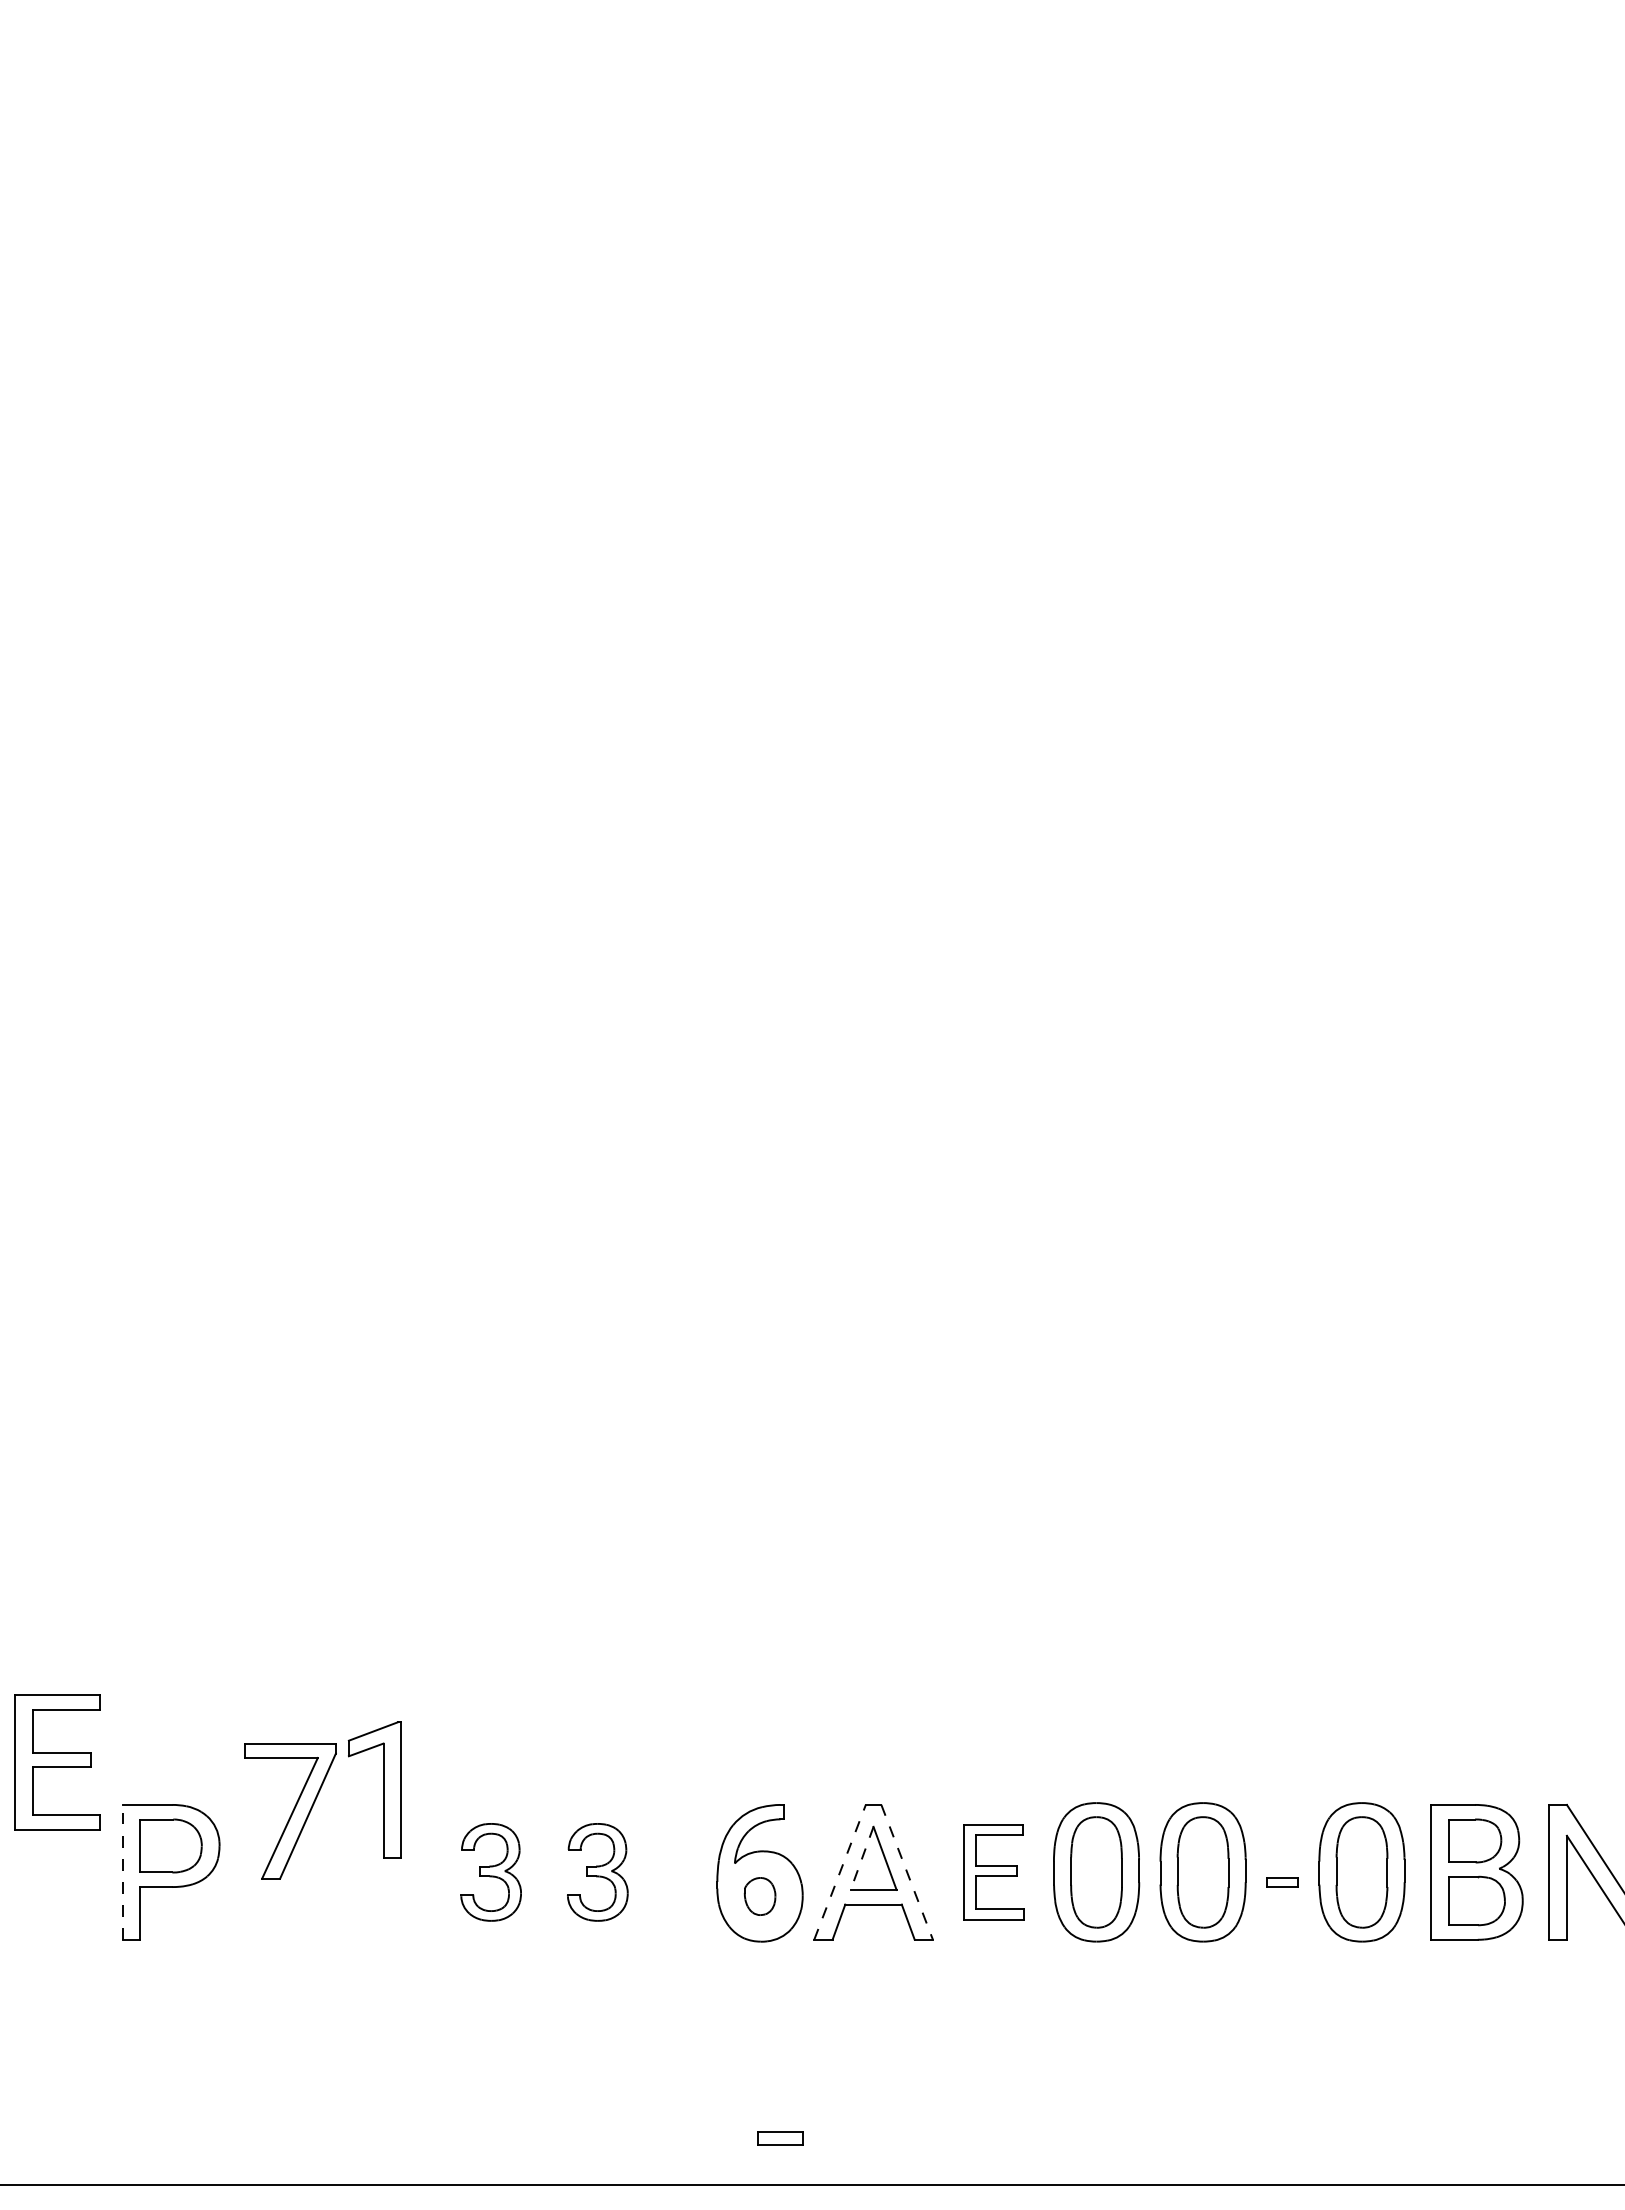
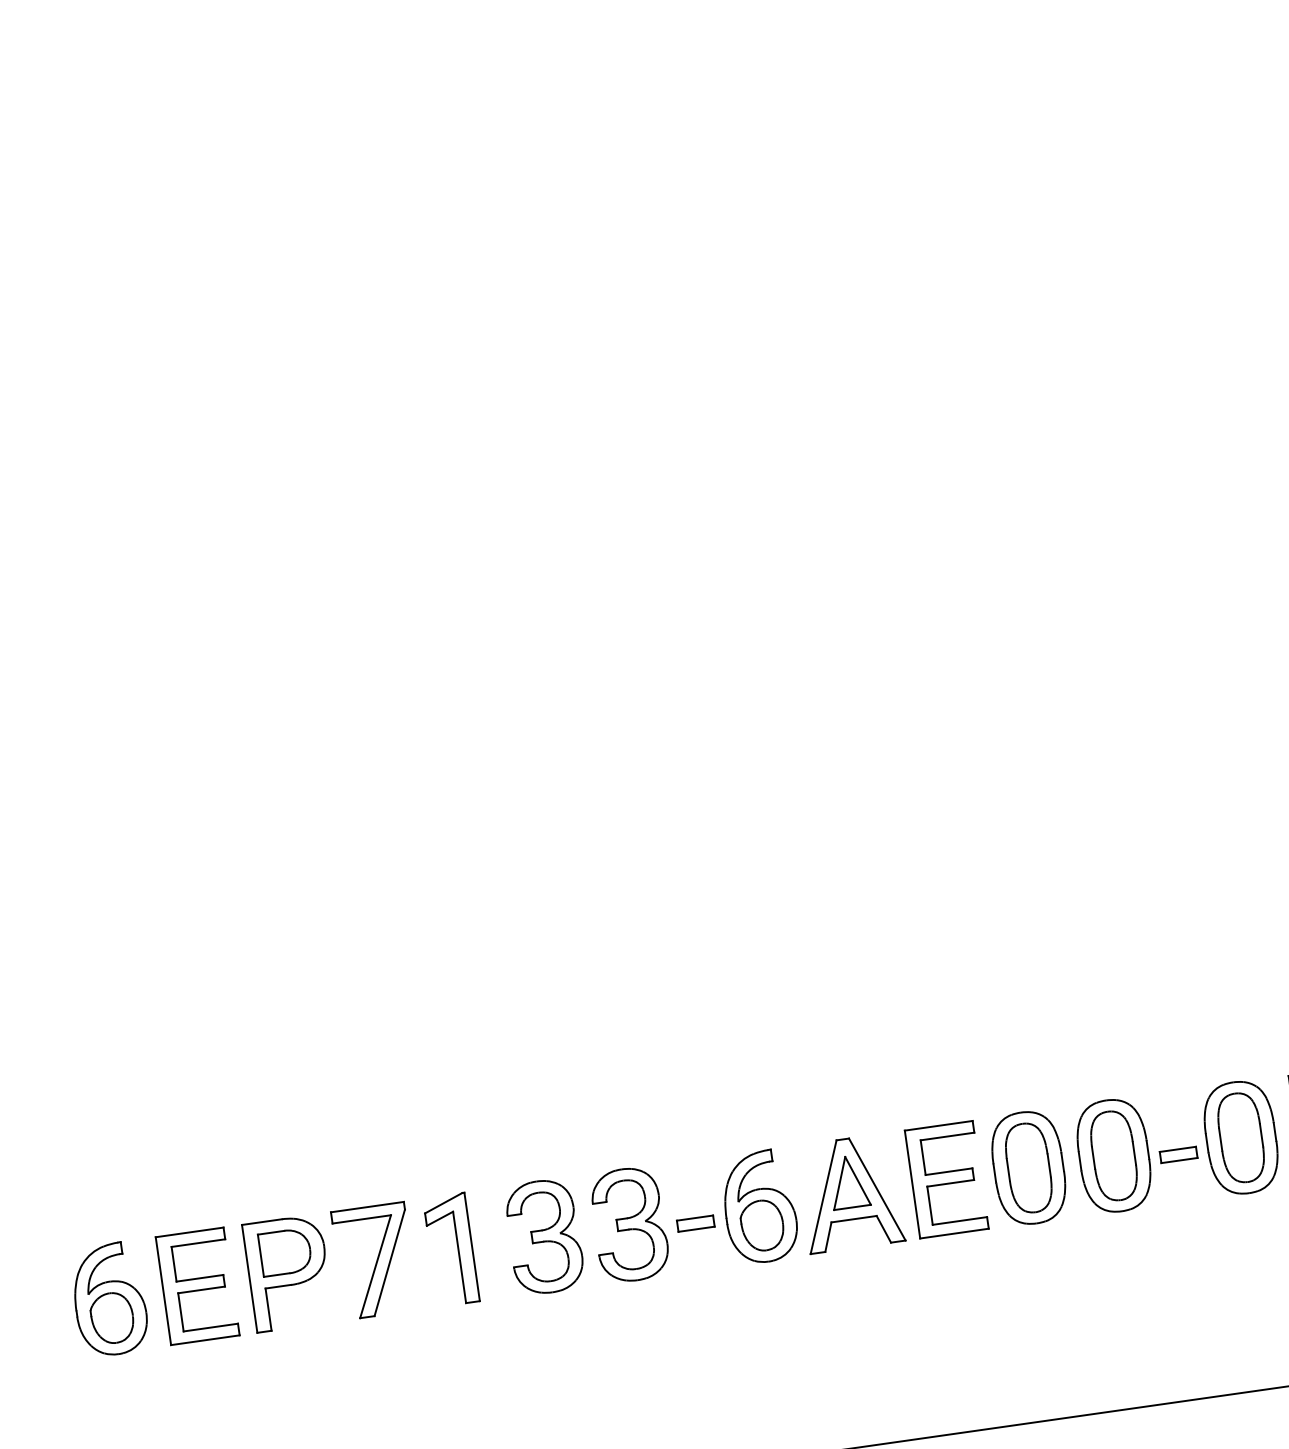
part: (57, 1762) -> (197, 1286), moved
part: (383, 1789) -> (458, 1248), moved
part: (290, 1811) -> (375, 1261), moved
line: (862, 1858) -> (840, 1183), dashed -> solid
line: (122, 1871) -> (249, 1278), dashed -> solid
line: (840, 1871) -> (823, 1196), dashed -> solid
part: (490, 1872) -> (544, 1237), size x1.43
part: (597, 1872) -> (629, 1224), size x1.43
line: (907, 1872) -> (877, 1189), dashed -> solid
part: (993, 1872) -> (946, 1179), size x1.43
part: (1282, 1882) -> (1178, 1154), size x1.43
part: (759, 1896) -> (761, 1225), size x1.67
part: (780, 2138) -> (695, 1223), moved

